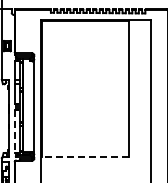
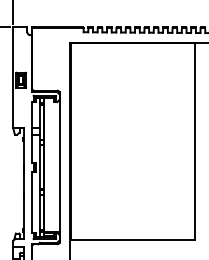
line: (14, 131) -> (31, 202), dashed -> solid
line: (84, 157) -> (131, 239), dashed -> solid

